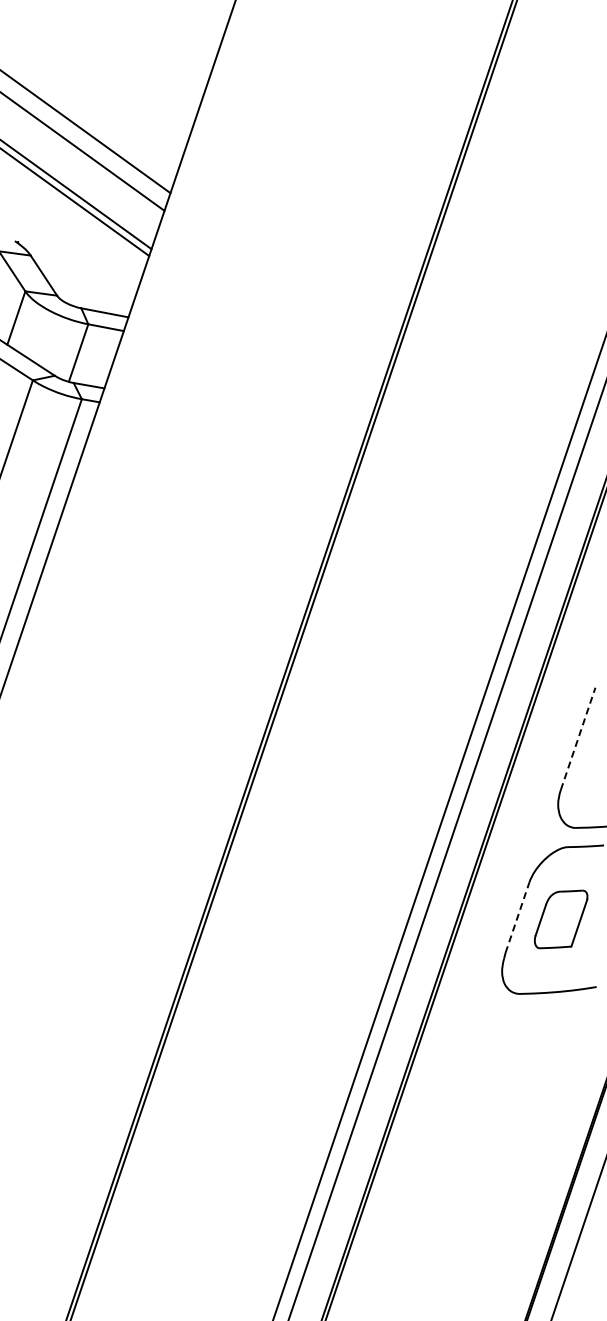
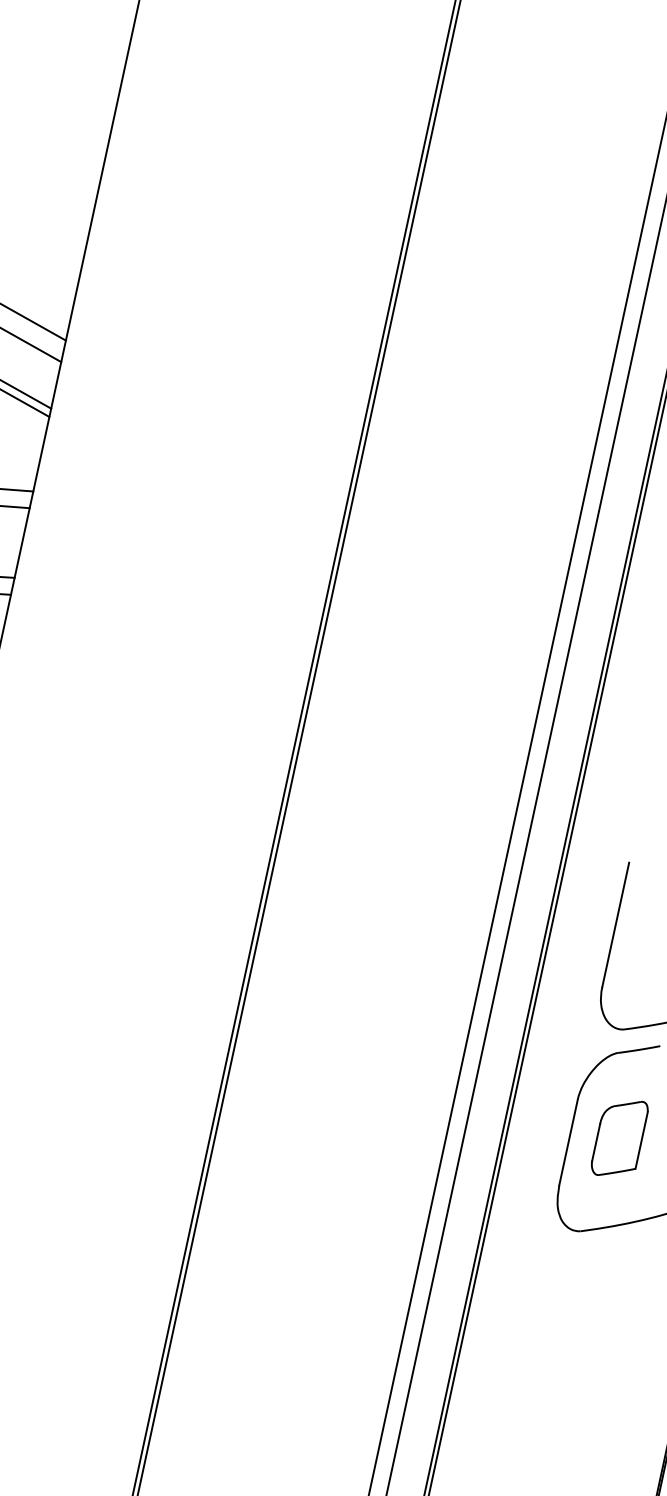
line: (578, 738) -> (616, 924), dashed -> solid
line: (517, 917) -> (568, 1142), dashed -> solid

